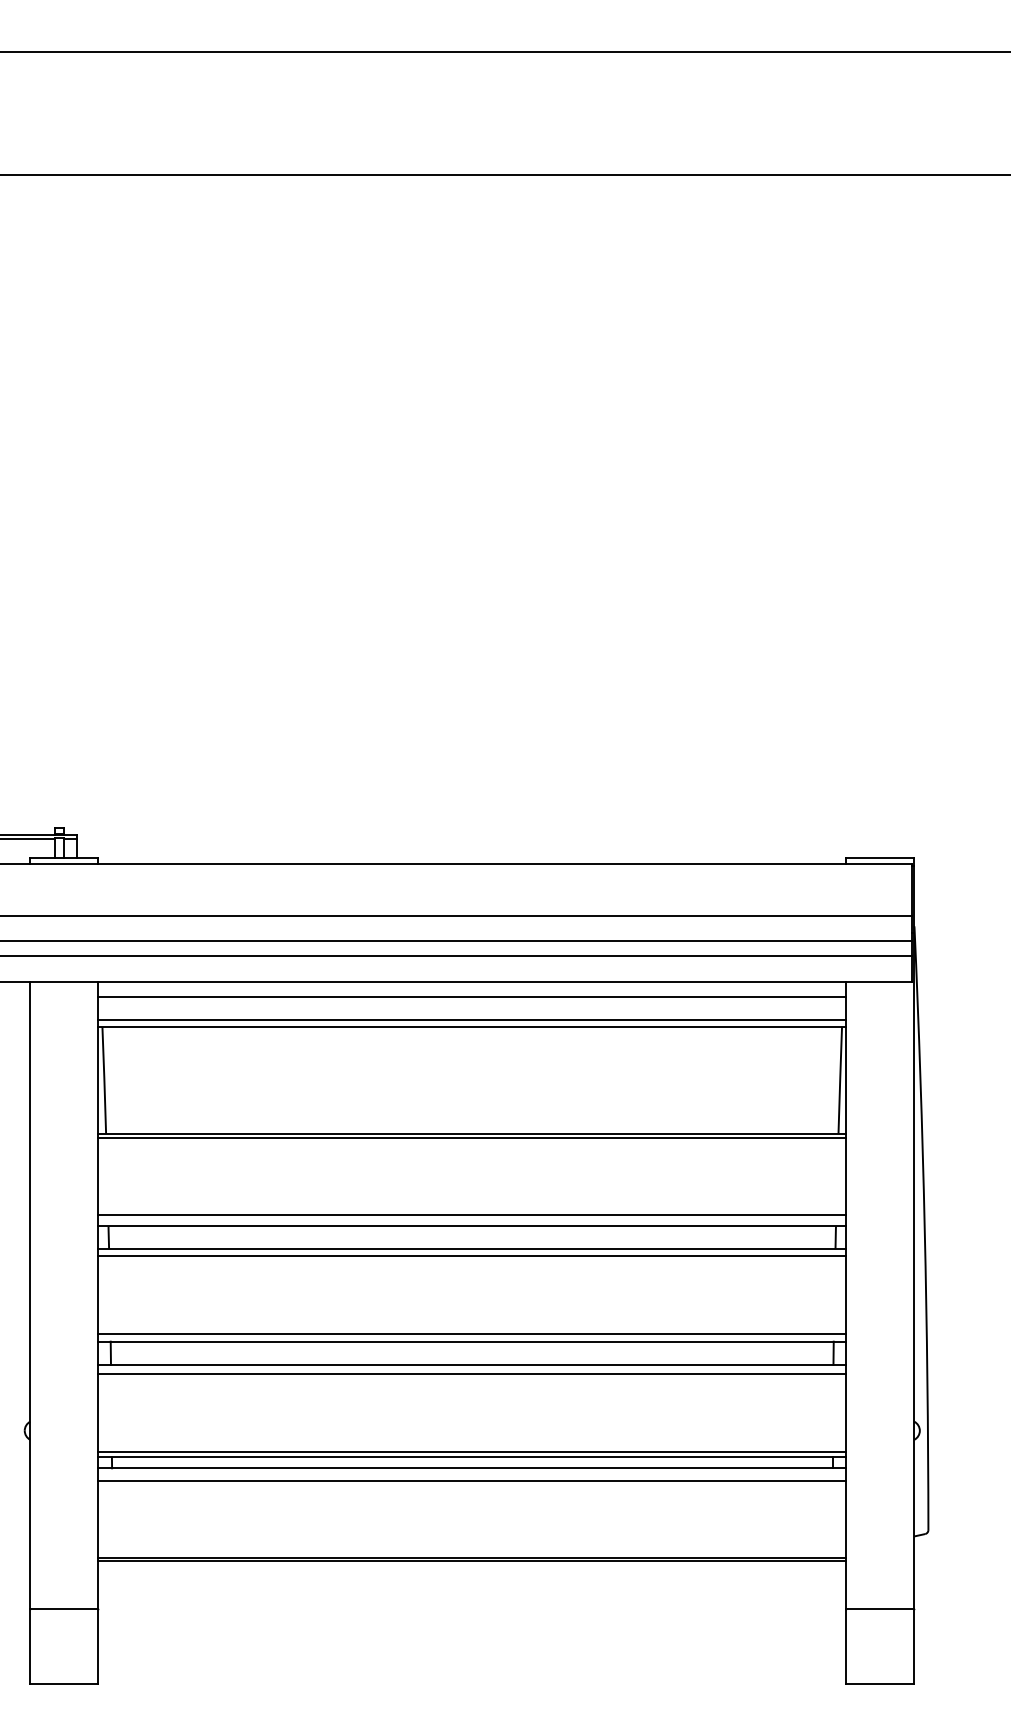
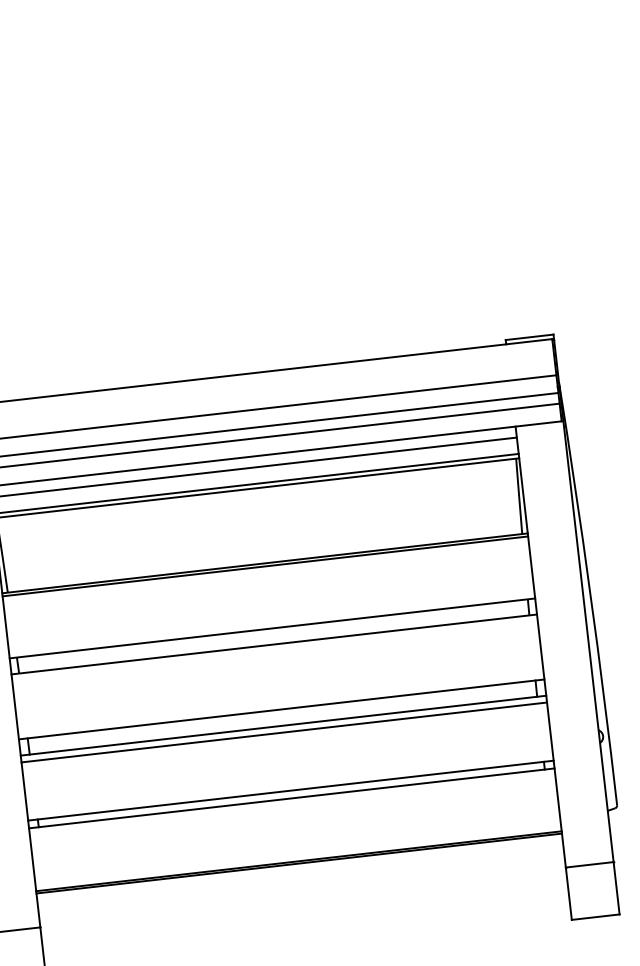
line: (472, 1215) -> (271, 620), removed
line: (472, 1255) -> (274, 648), removed
line: (472, 1333) -> (281, 703), removed
line: (472, 1452) -> (290, 787), removed
line: (472, 1481) -> (293, 807), removed

